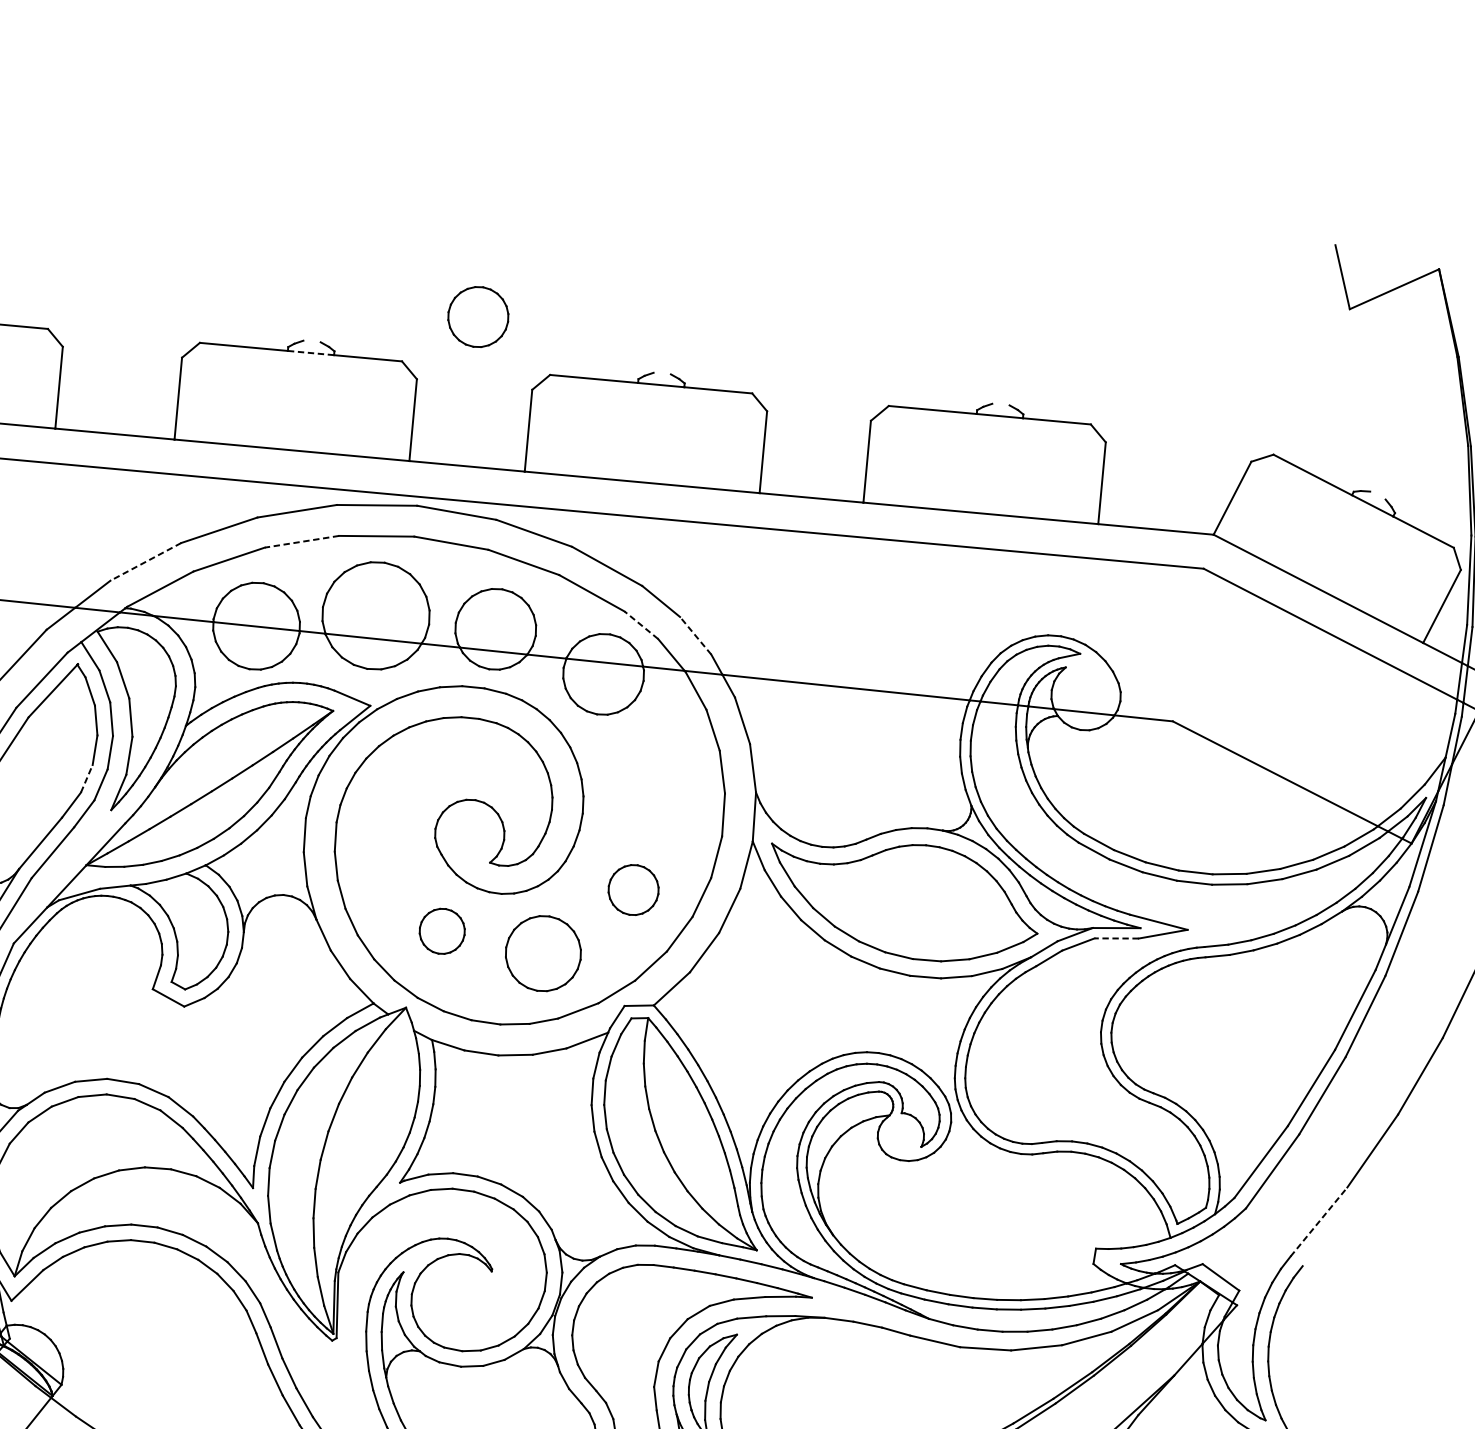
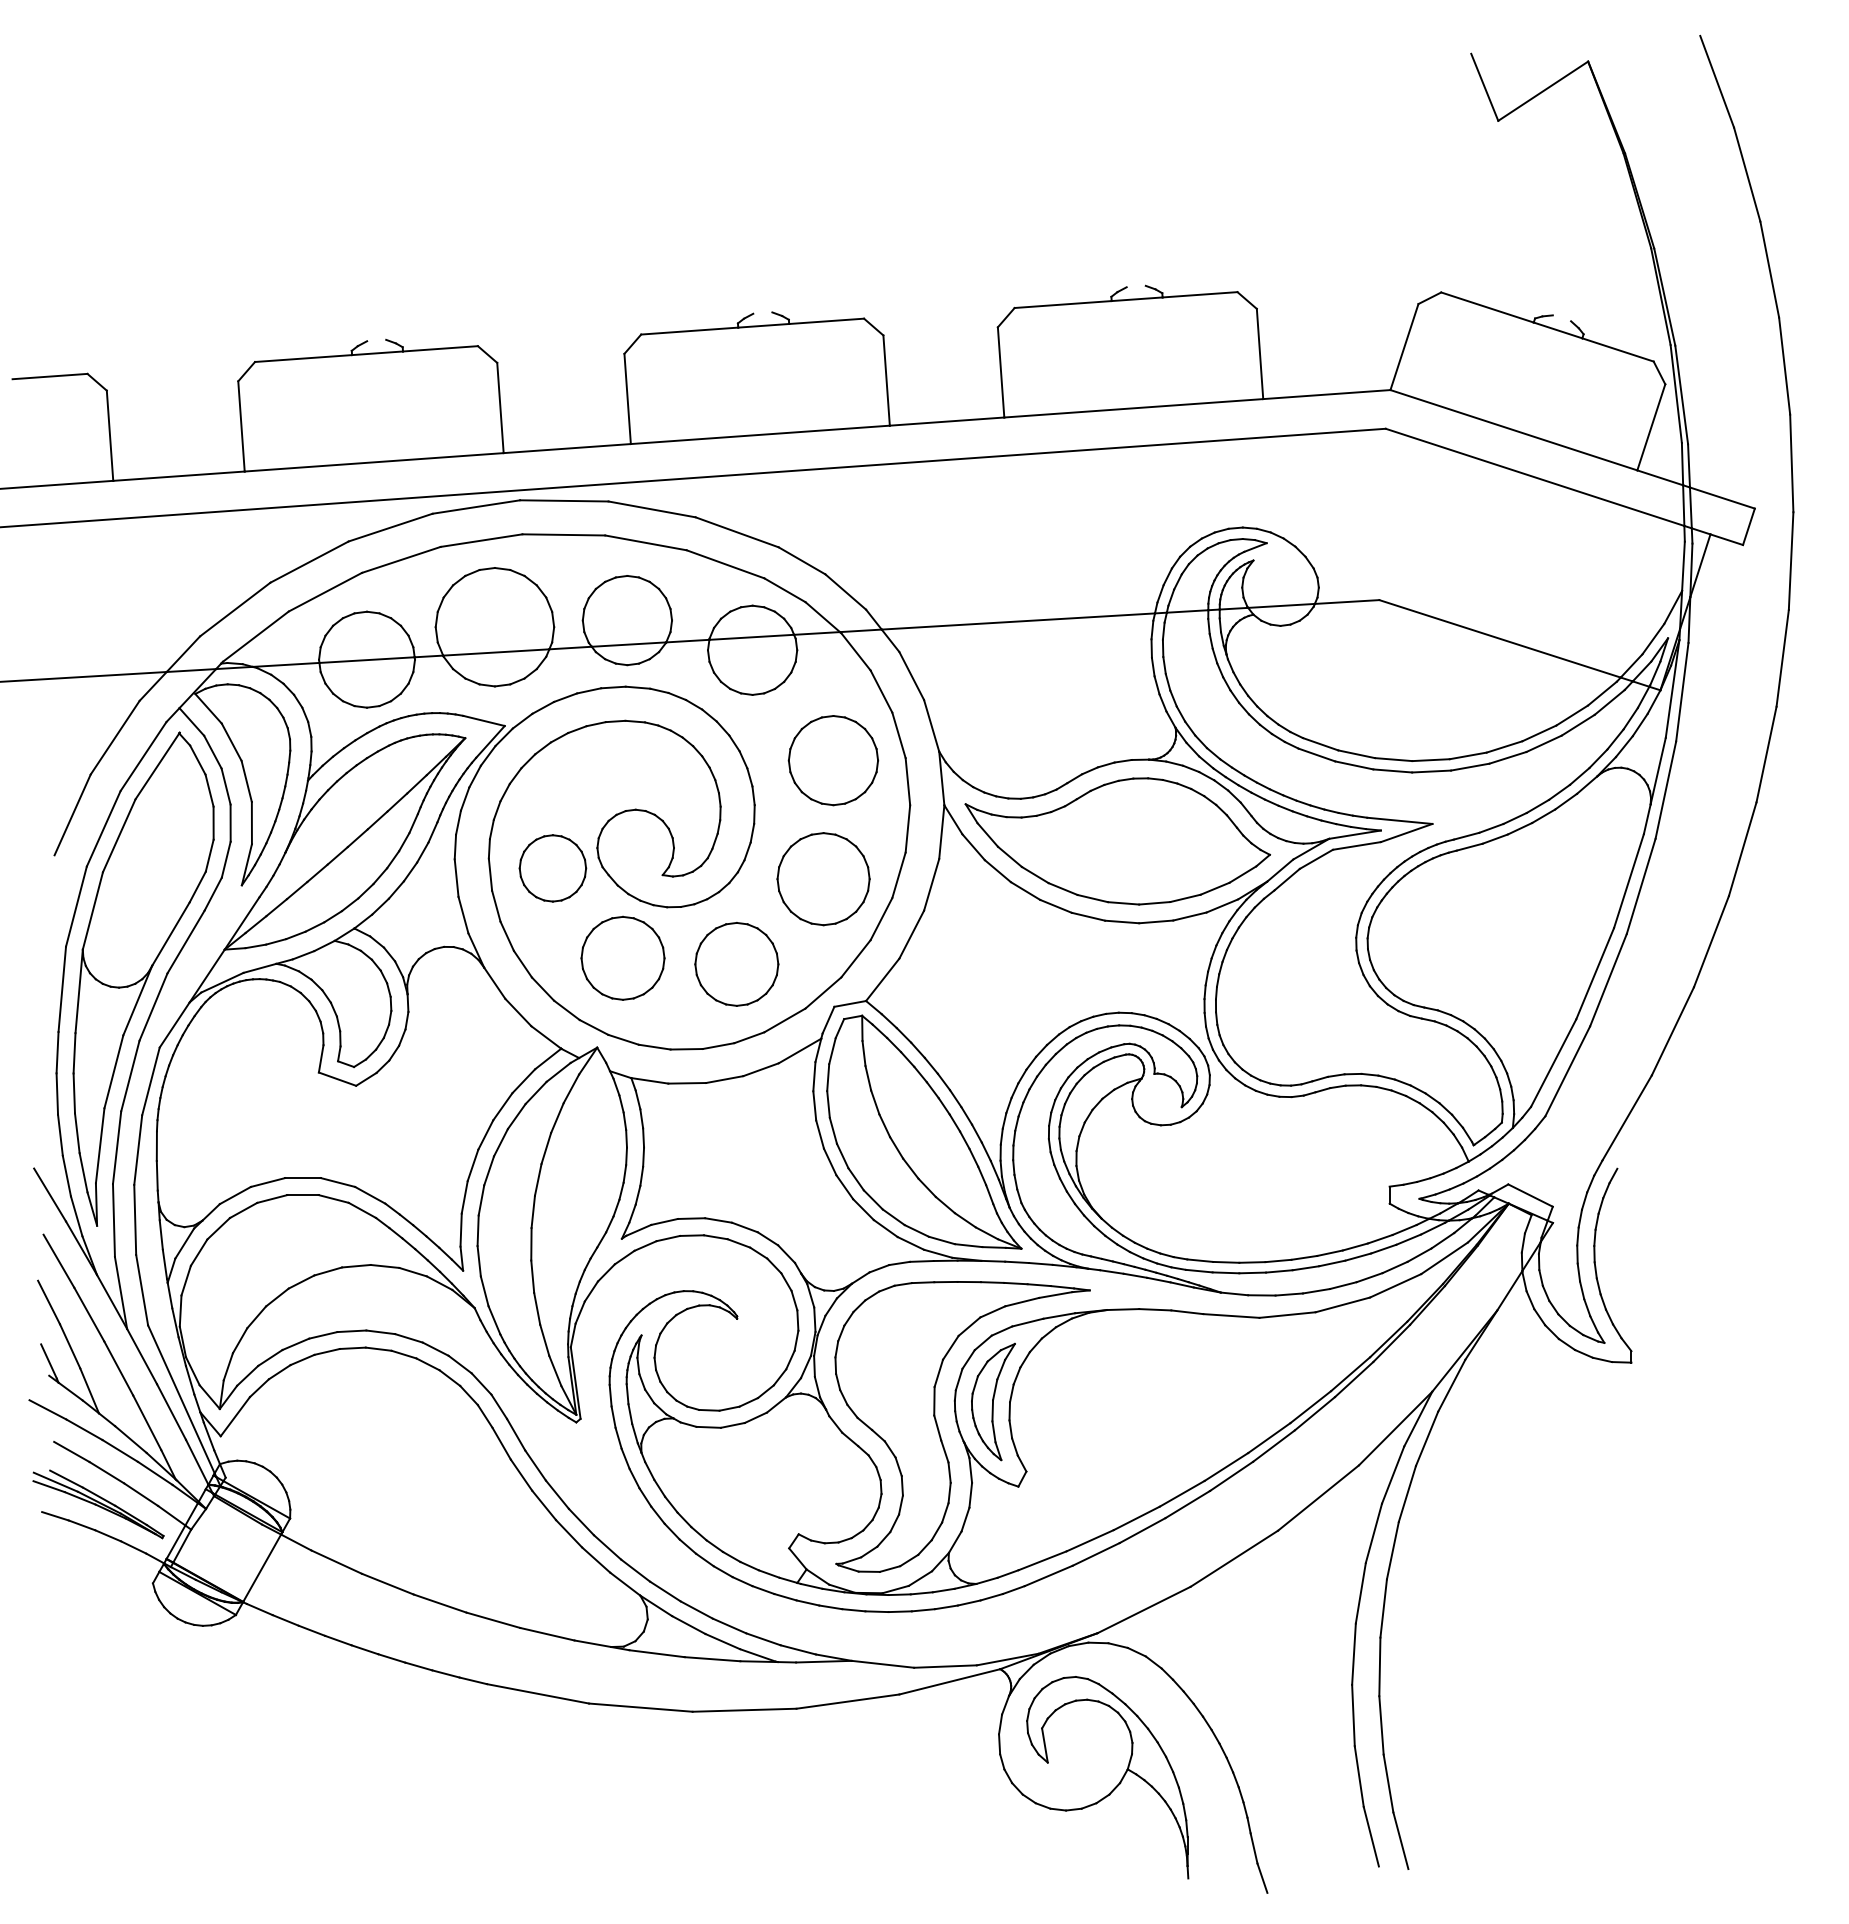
part: (477, 317) -> (552, 868), moved
line: (310, 353) -> (377, 353), dashed -> solid
line: (301, 542) -> (400, 560), dashed -> solid
line: (145, 561) -> (234, 609), dashed -> solid
line: (641, 625) -> (784, 590), dashed -> solid
line: (695, 636) -> (845, 592), dashed -> solid
line: (86, 778) -> (209, 855), dashed -> solid
part: (659, 785) -> (833, 760), added
part: (633, 890) -> (823, 879), size x1.67
part: (441, 930) -> (622, 957), size x1.67
line: (1116, 938) -> (1356, 846), dashed -> solid
line: (1319, 1221) -> (1627, 1117), dashed -> solid

